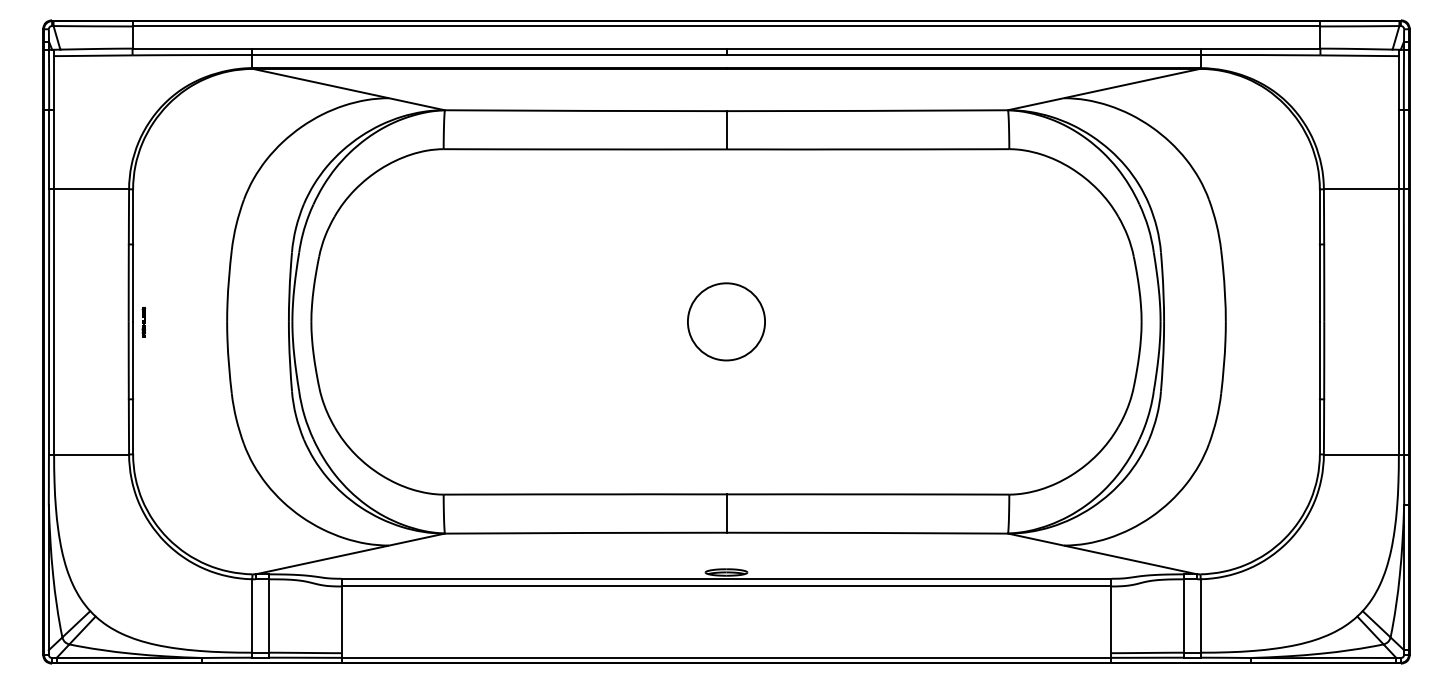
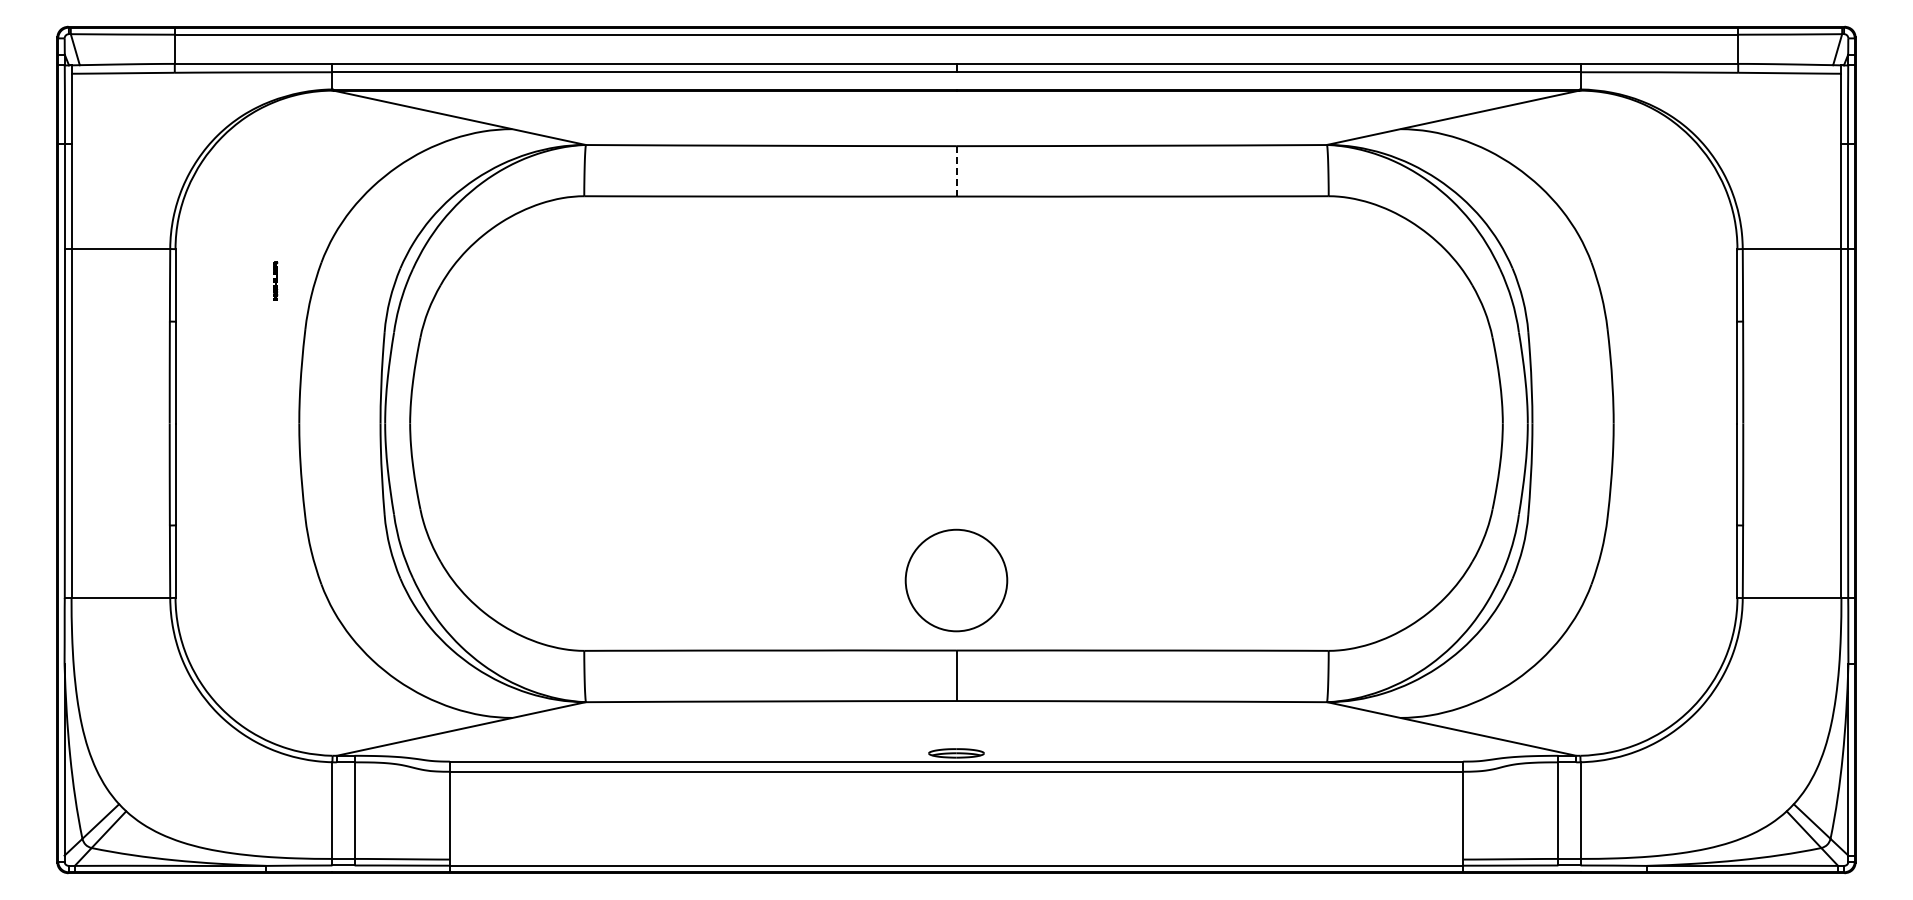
line: (726, 129) -> (956, 170), solid -> dashed
part: (143, 321) -> (275, 280), moved
circle: (726, 321) -> (956, 580), moved

